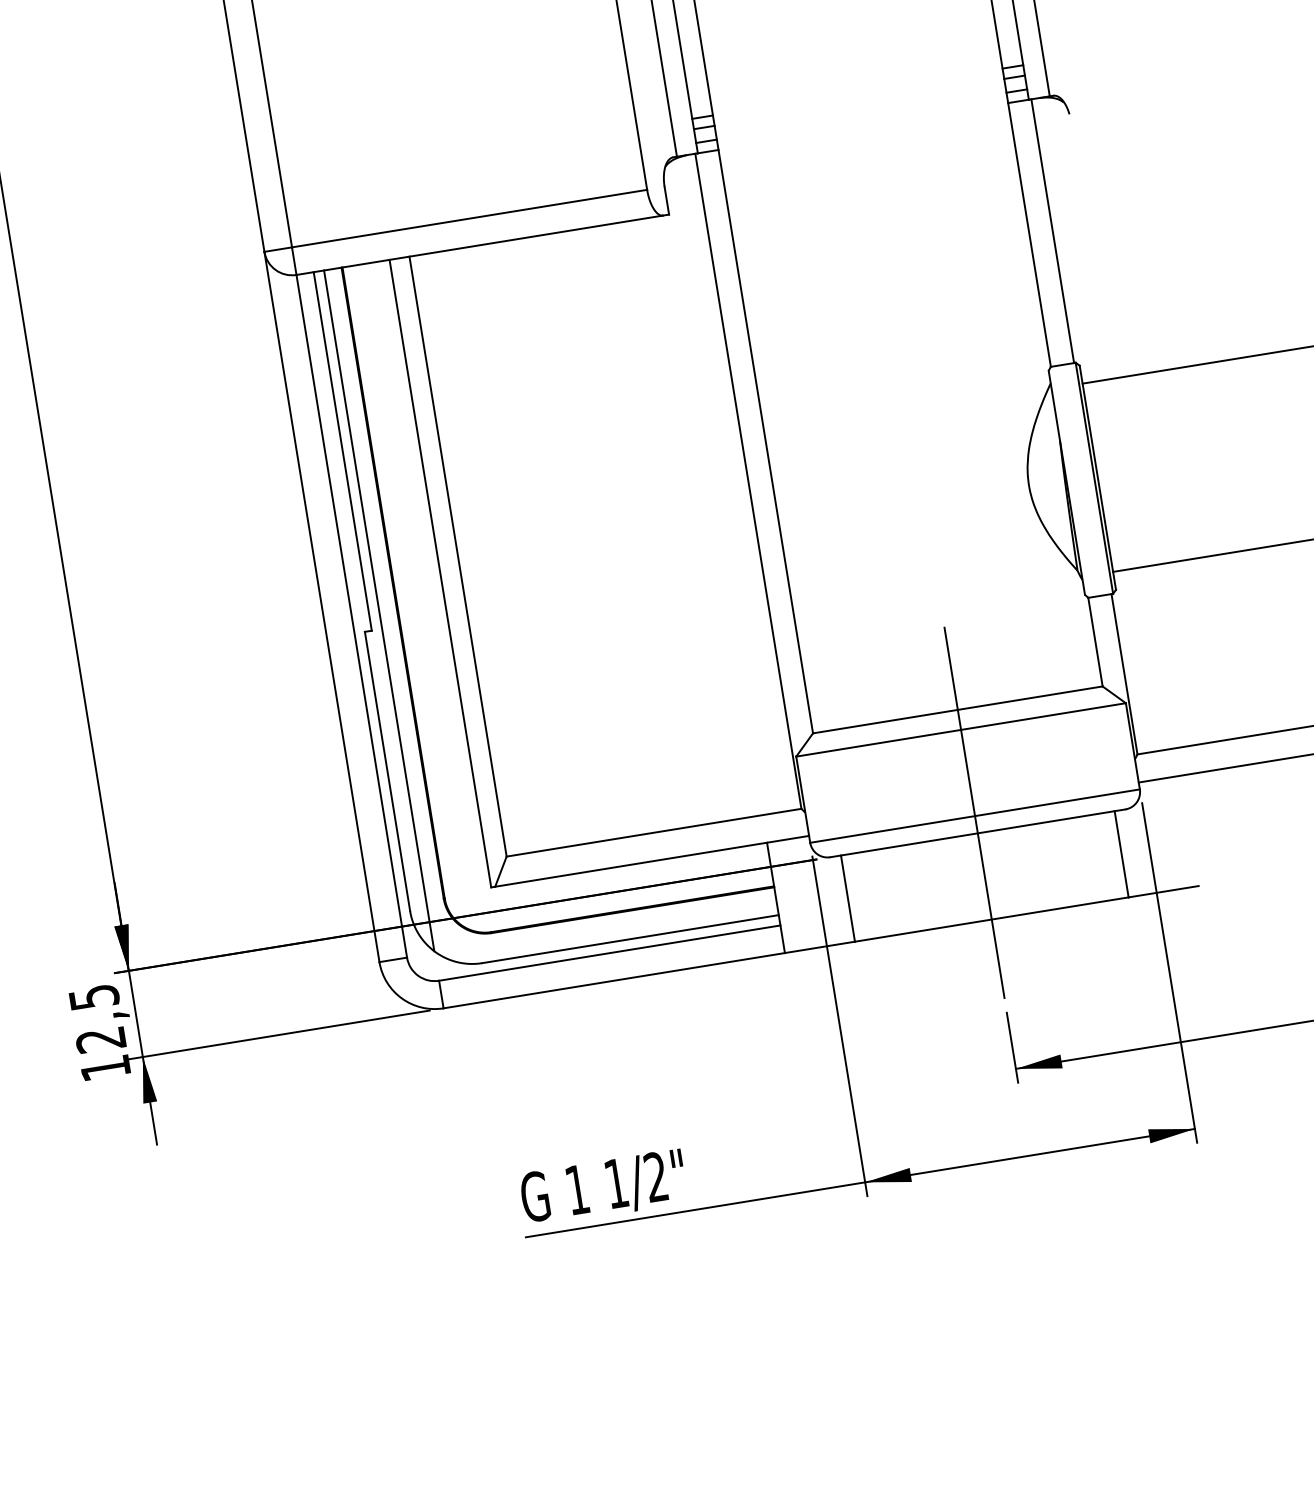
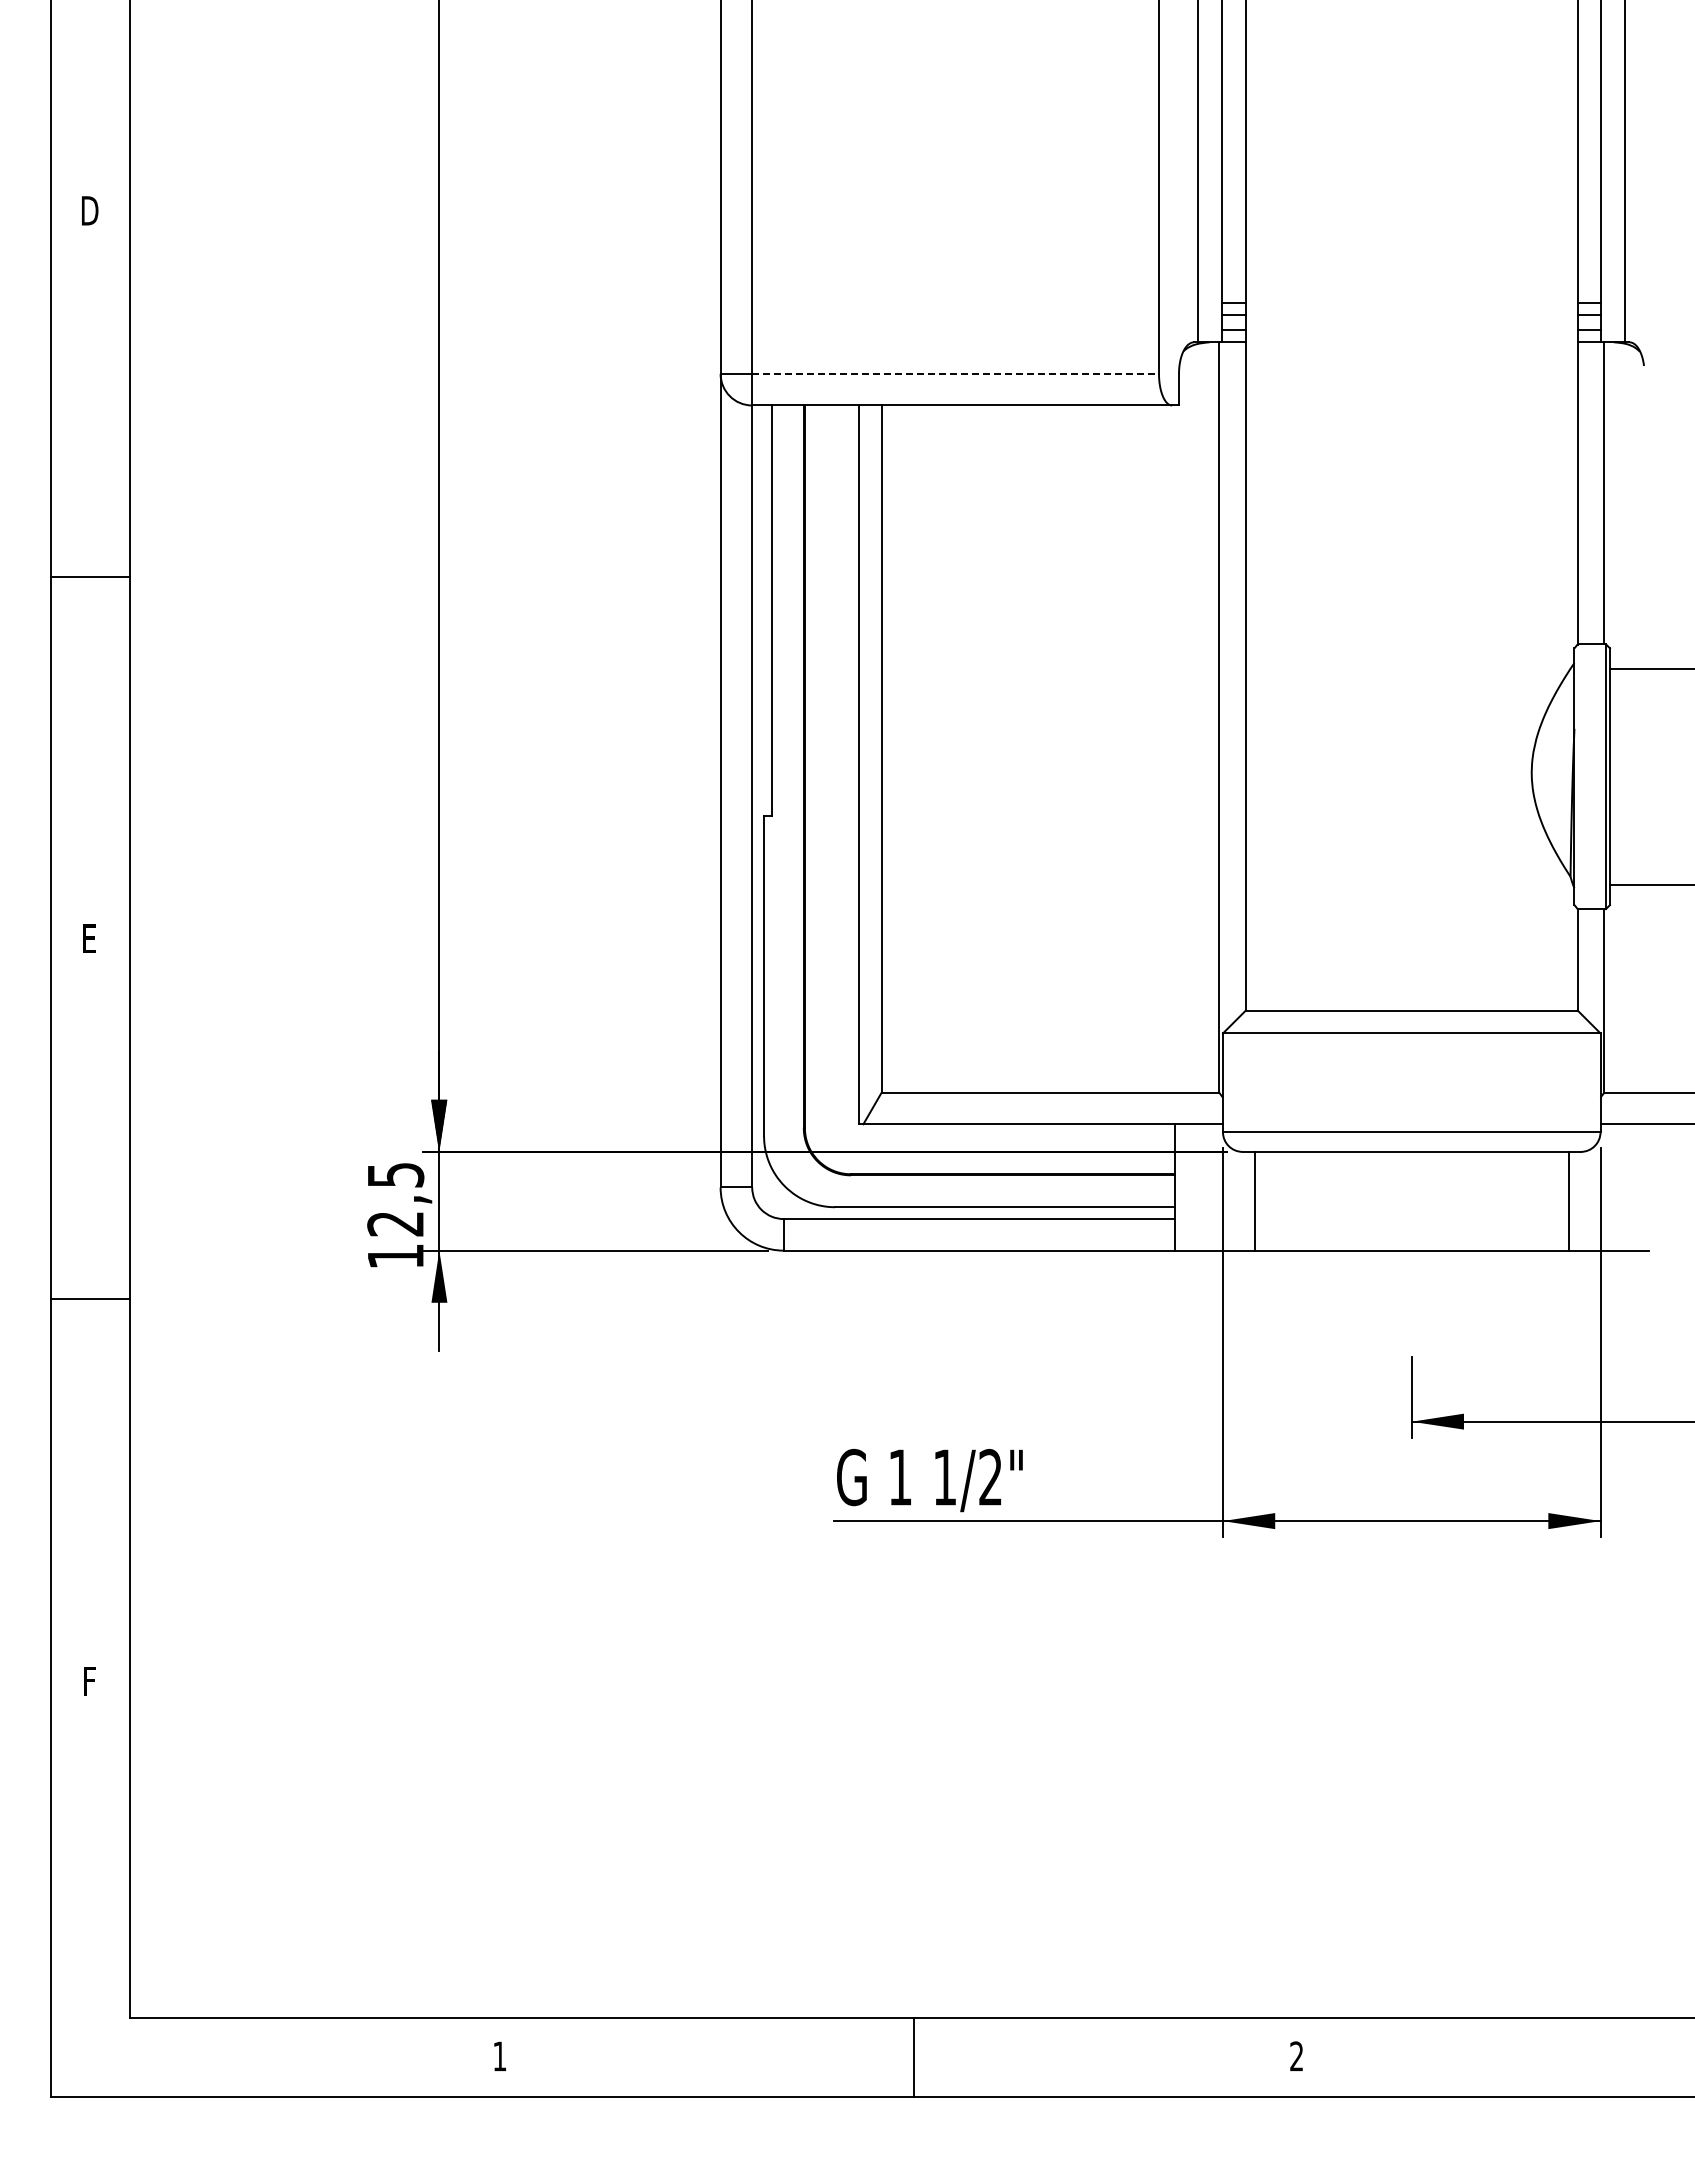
line: (470, 218) -> (956, 373), solid -> dashed
line: (378, 611) -> (783, 795), removed
line: (974, 812) -> (1411, 1128), removed

